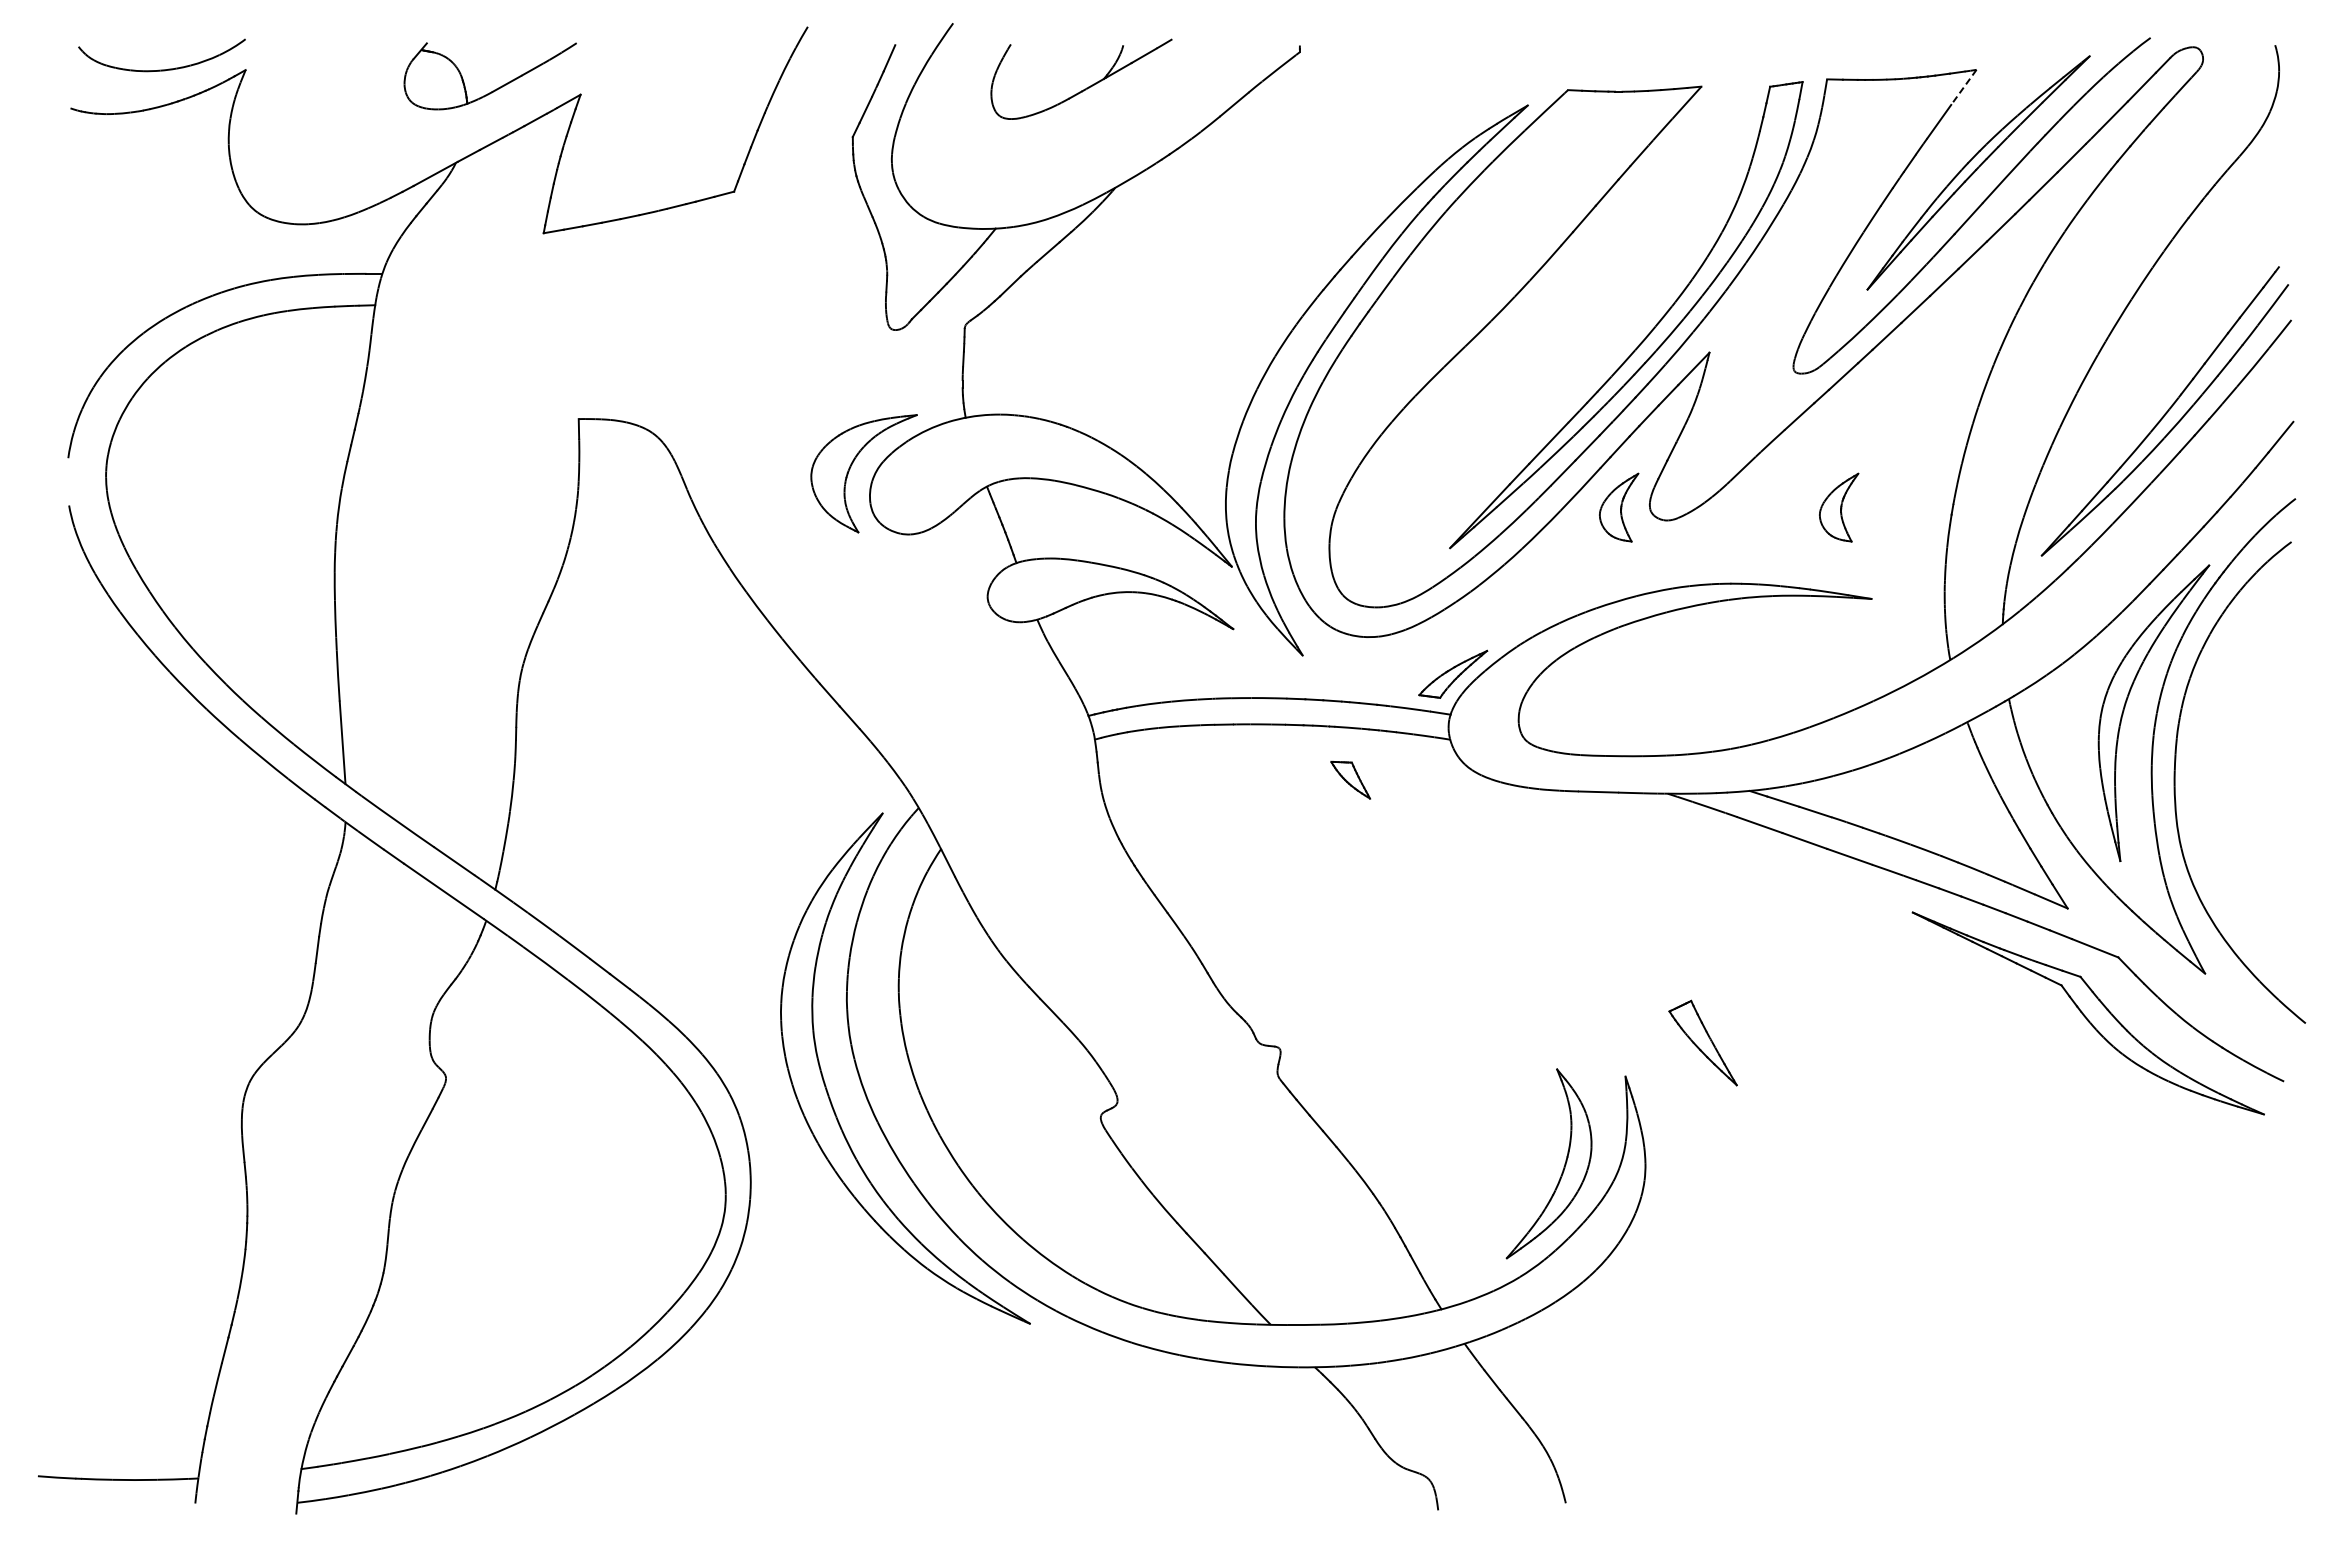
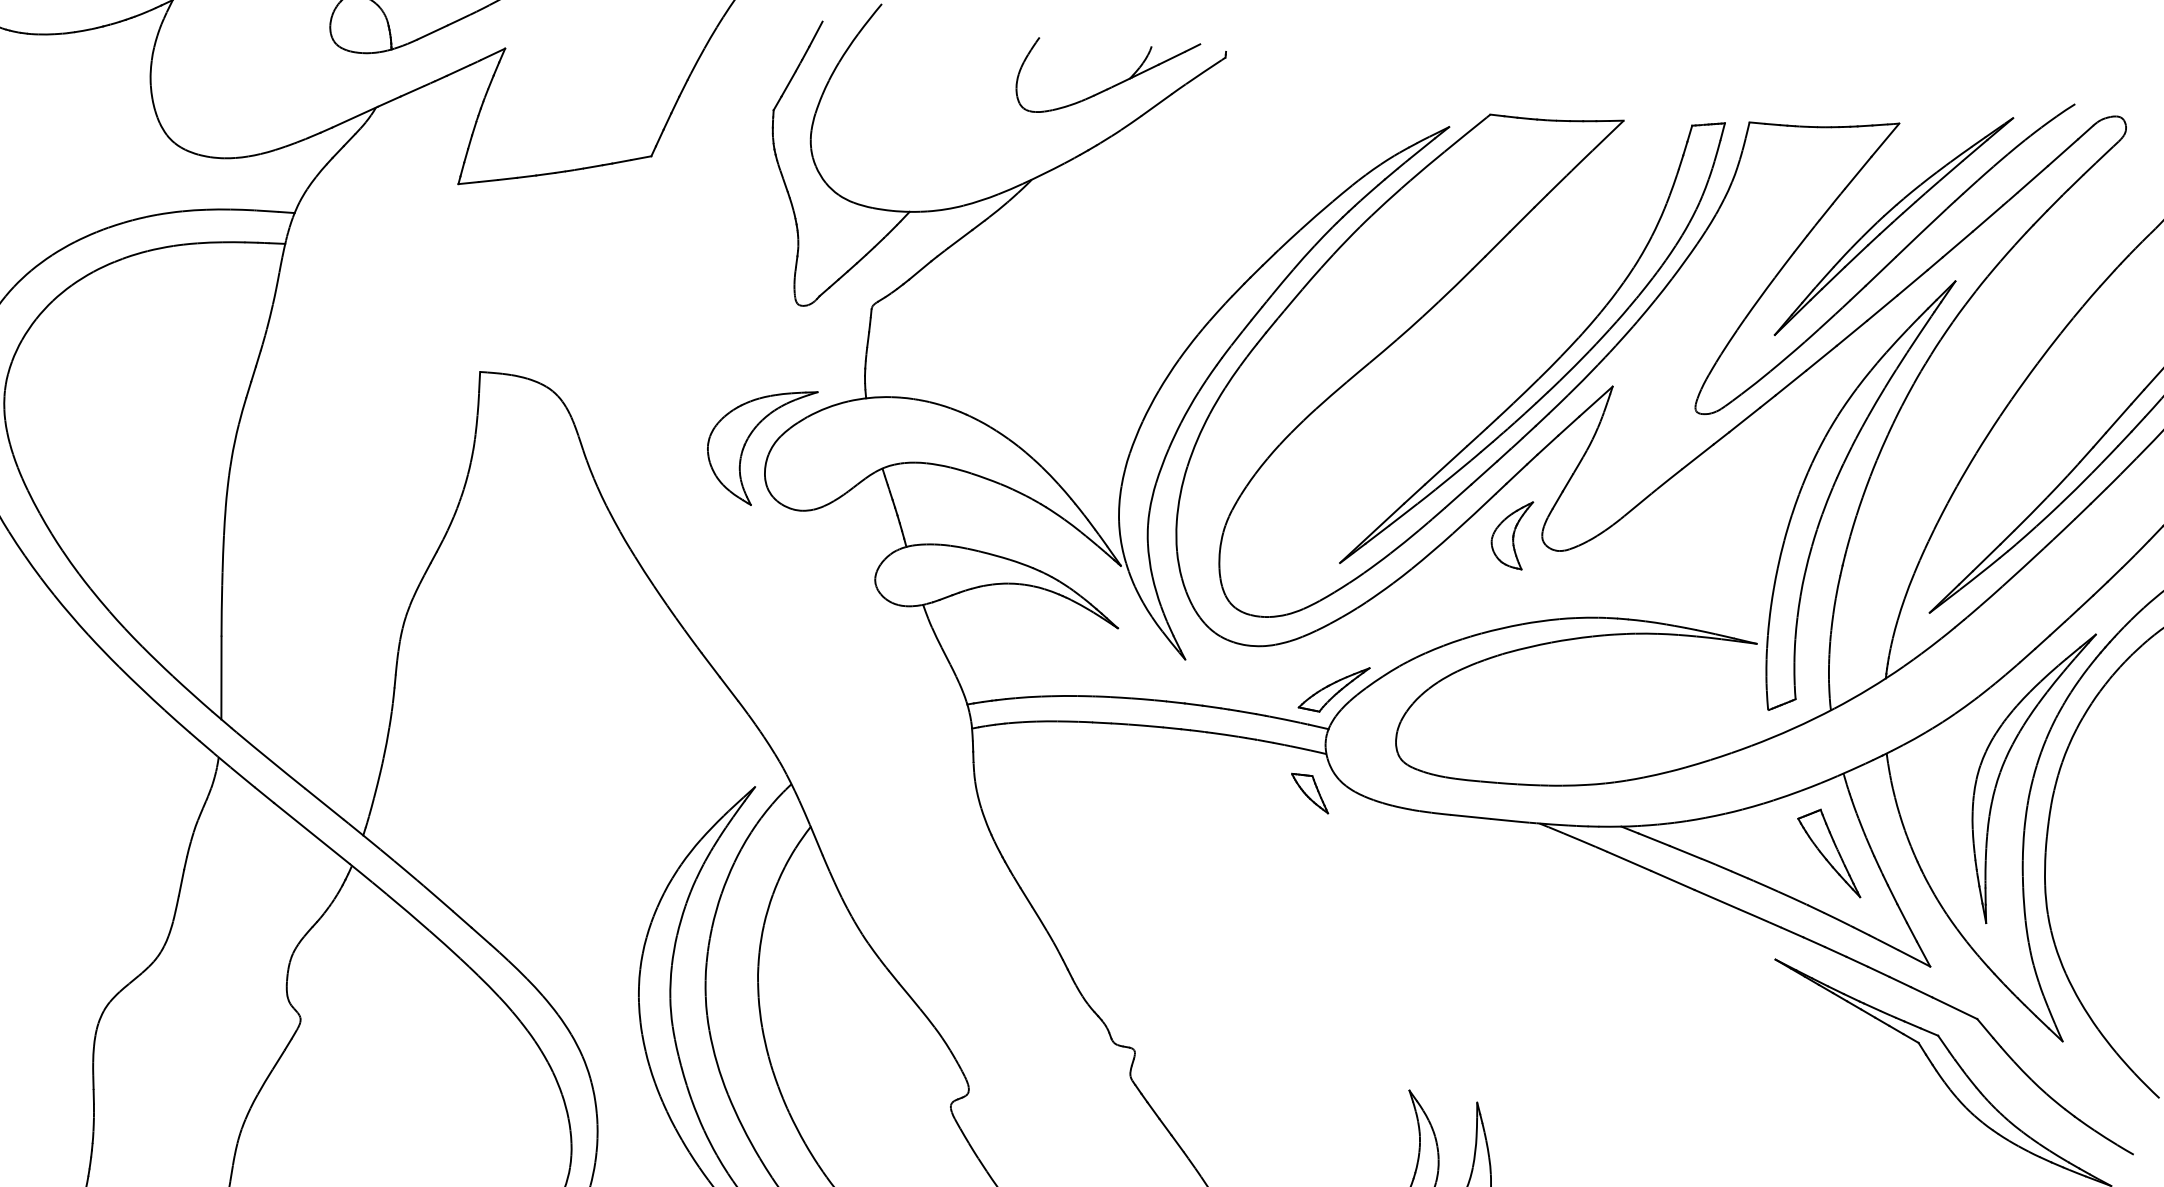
part: (1086, 87) -> (1111, 85), moved
line: (1963, 87) -> (1885, 140), dashed -> solid
part: (1938, 434) -> (1835, 484), added
part: (1839, 507) -> (1731, 550), removed
part: (1350, 780) -> (1309, 793), moved
part: (1702, 1042) -> (1829, 852), moved

